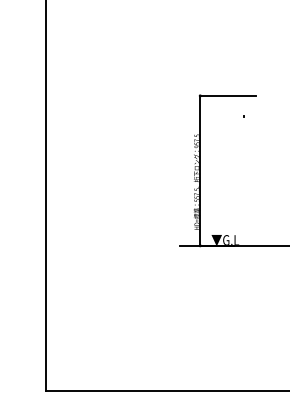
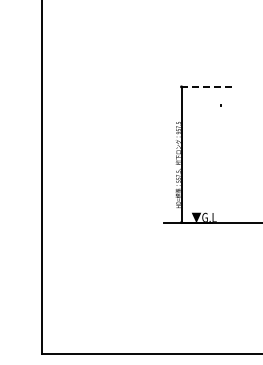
line: (226, 95) -> (205, 86), solid -> dashed

